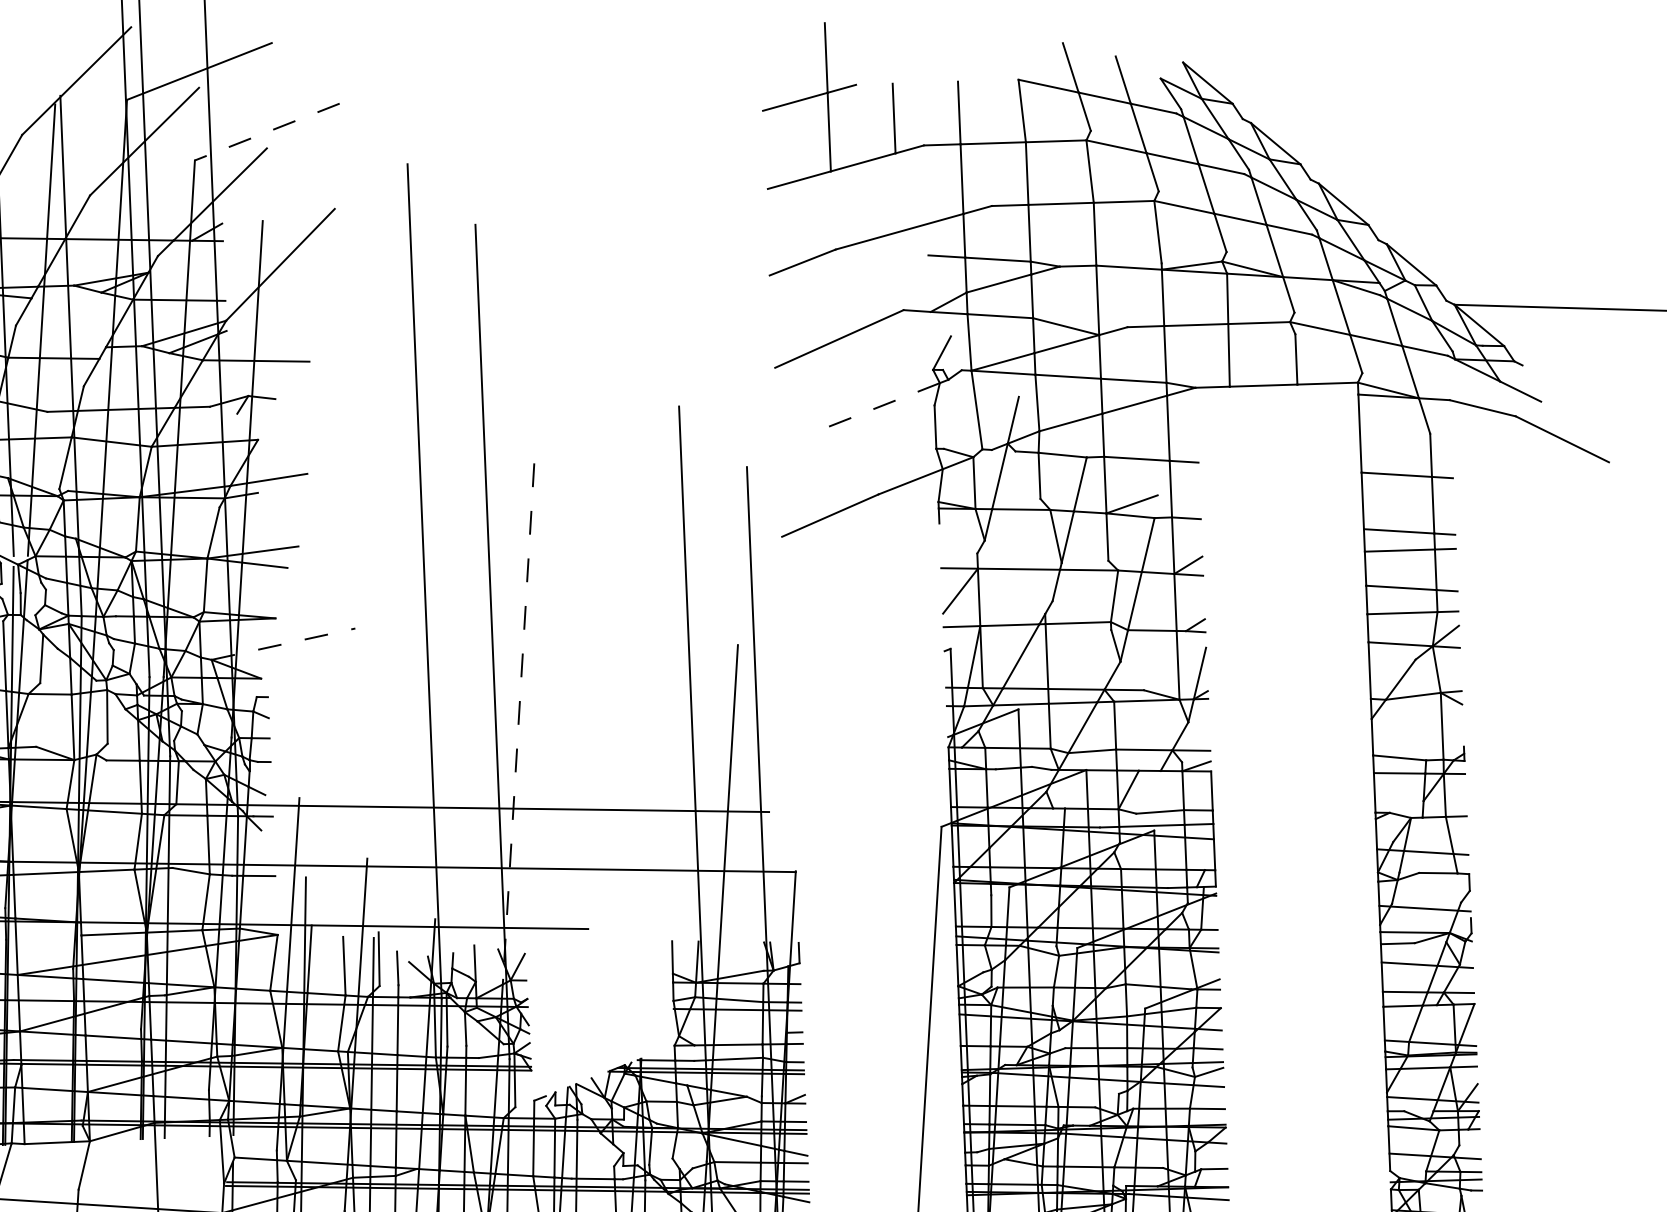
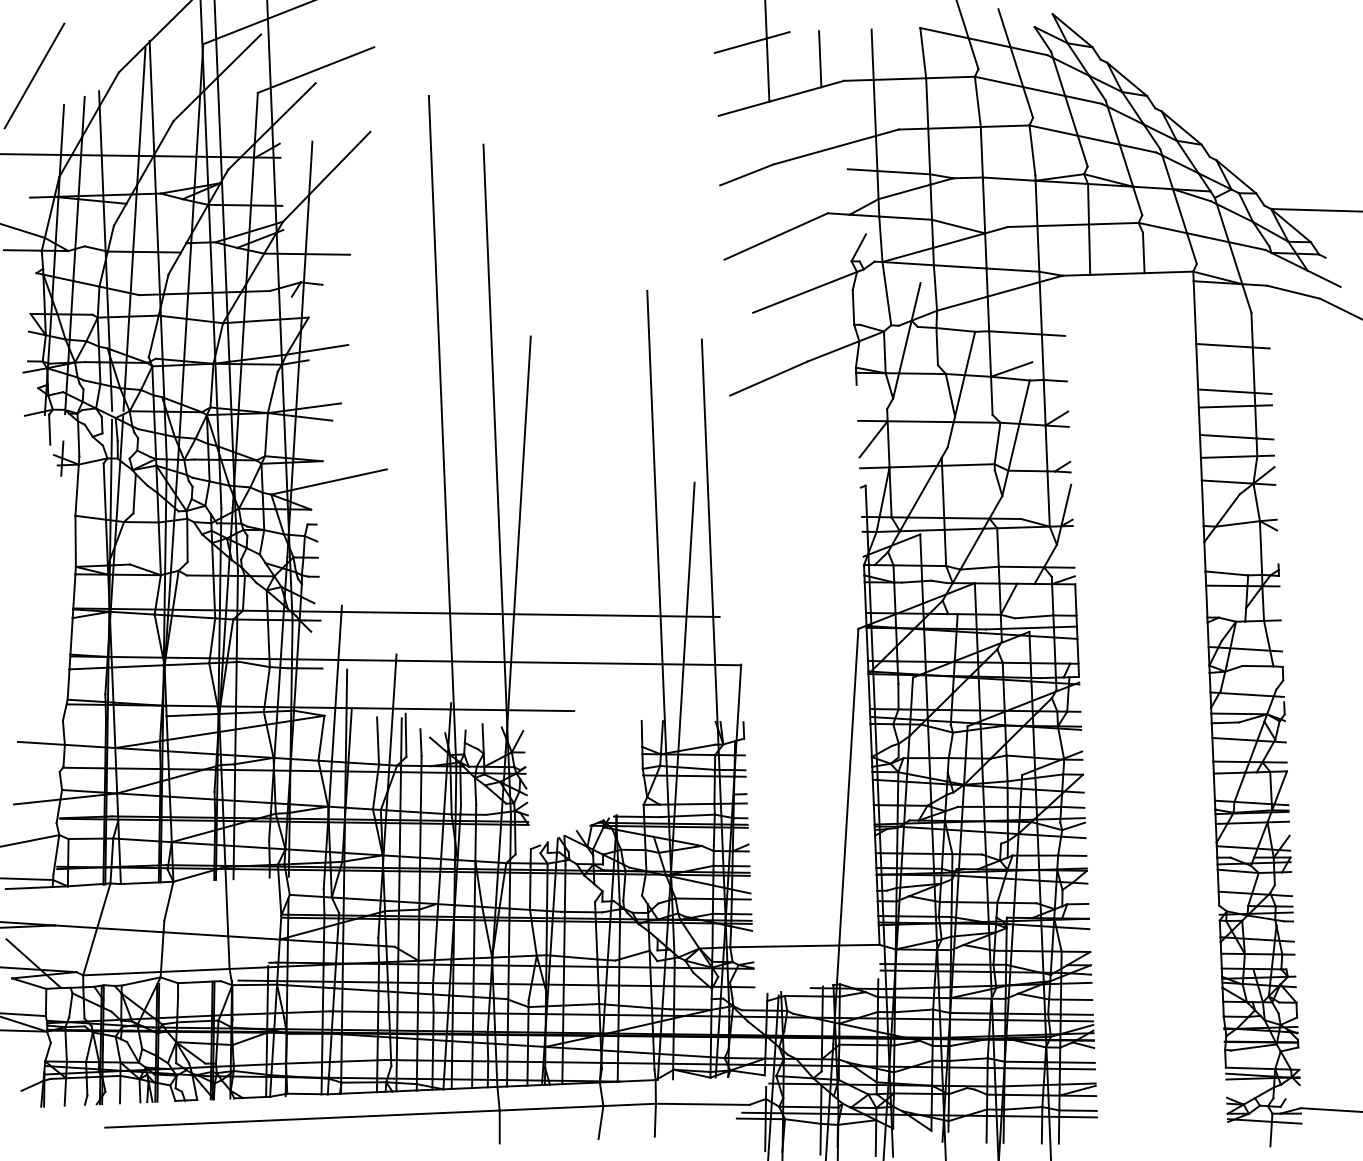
line: (267, 132) -> (316, 70), dashed -> solid
line: (875, 408) -> (805, 292), dashed -> solid
line: (283, 643) -> (329, 481), dashed -> solid
line: (518, 721) -> (518, 544), dashed -> solid

